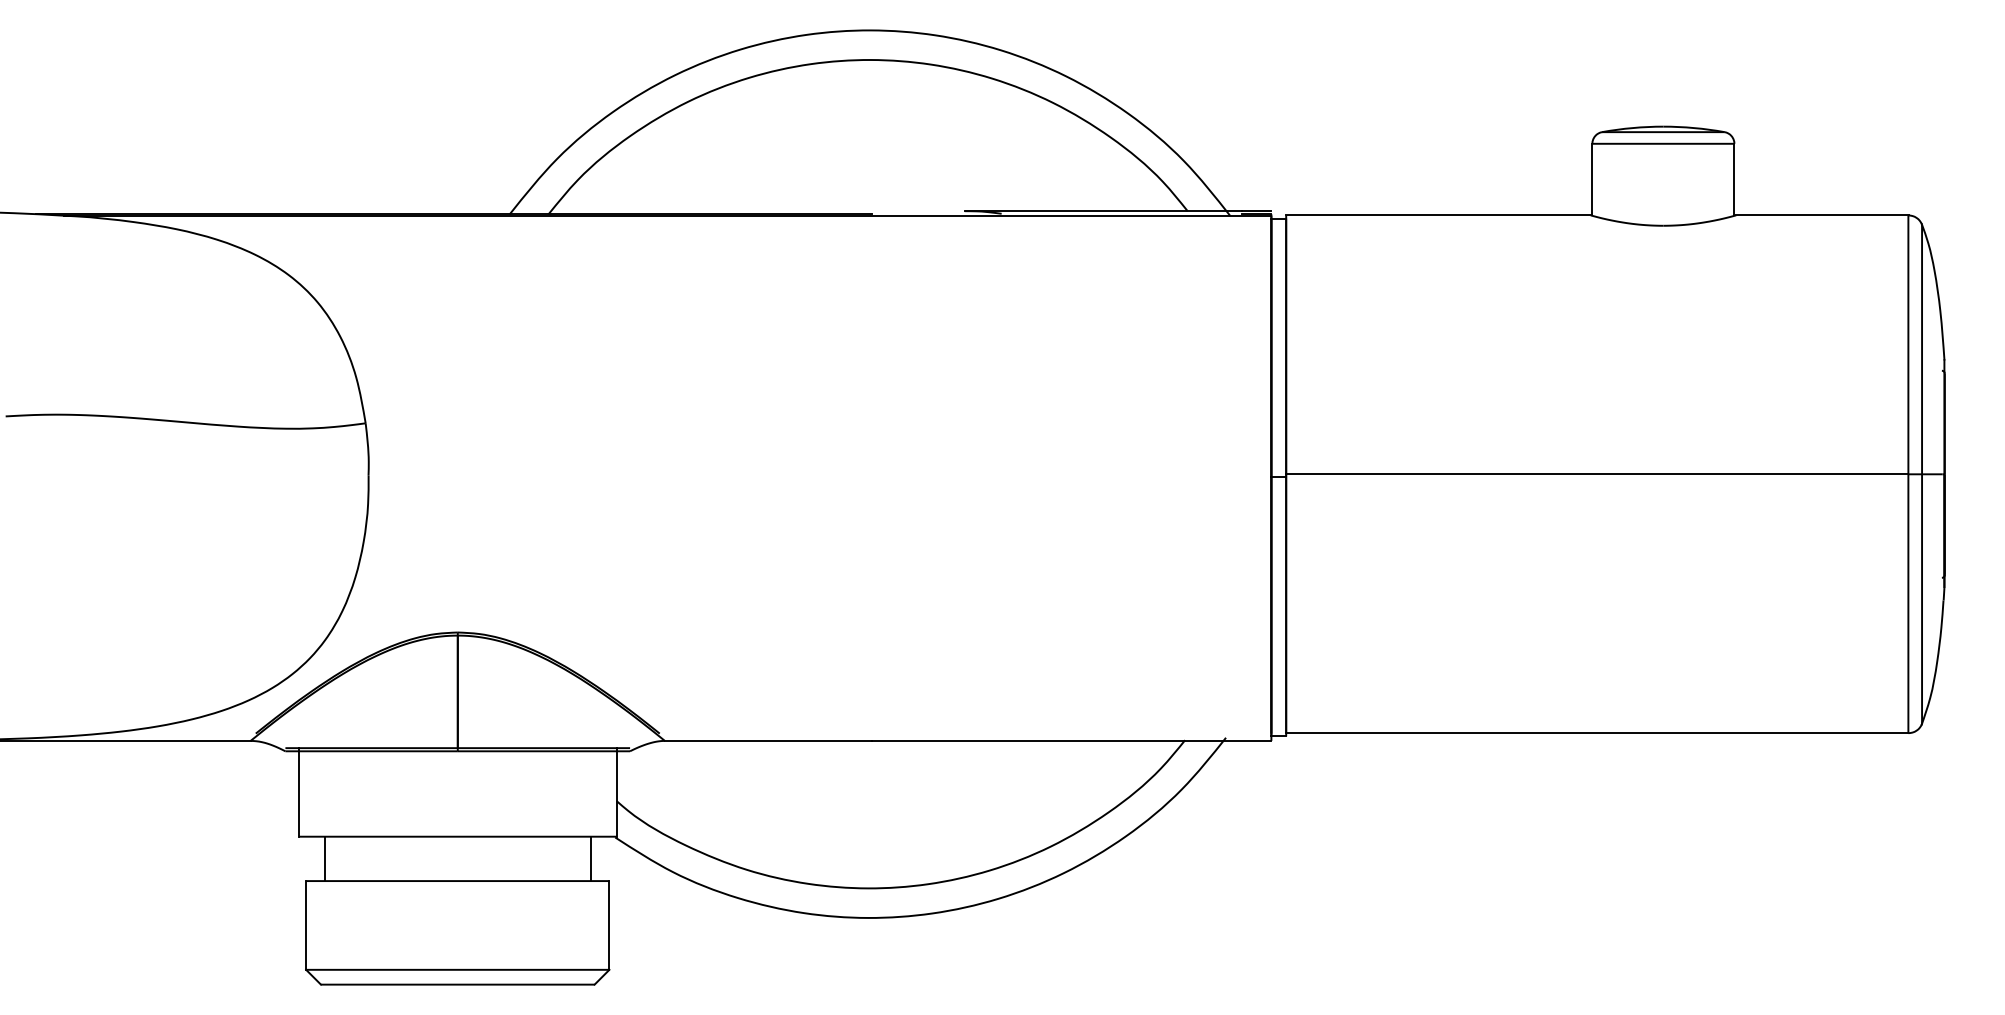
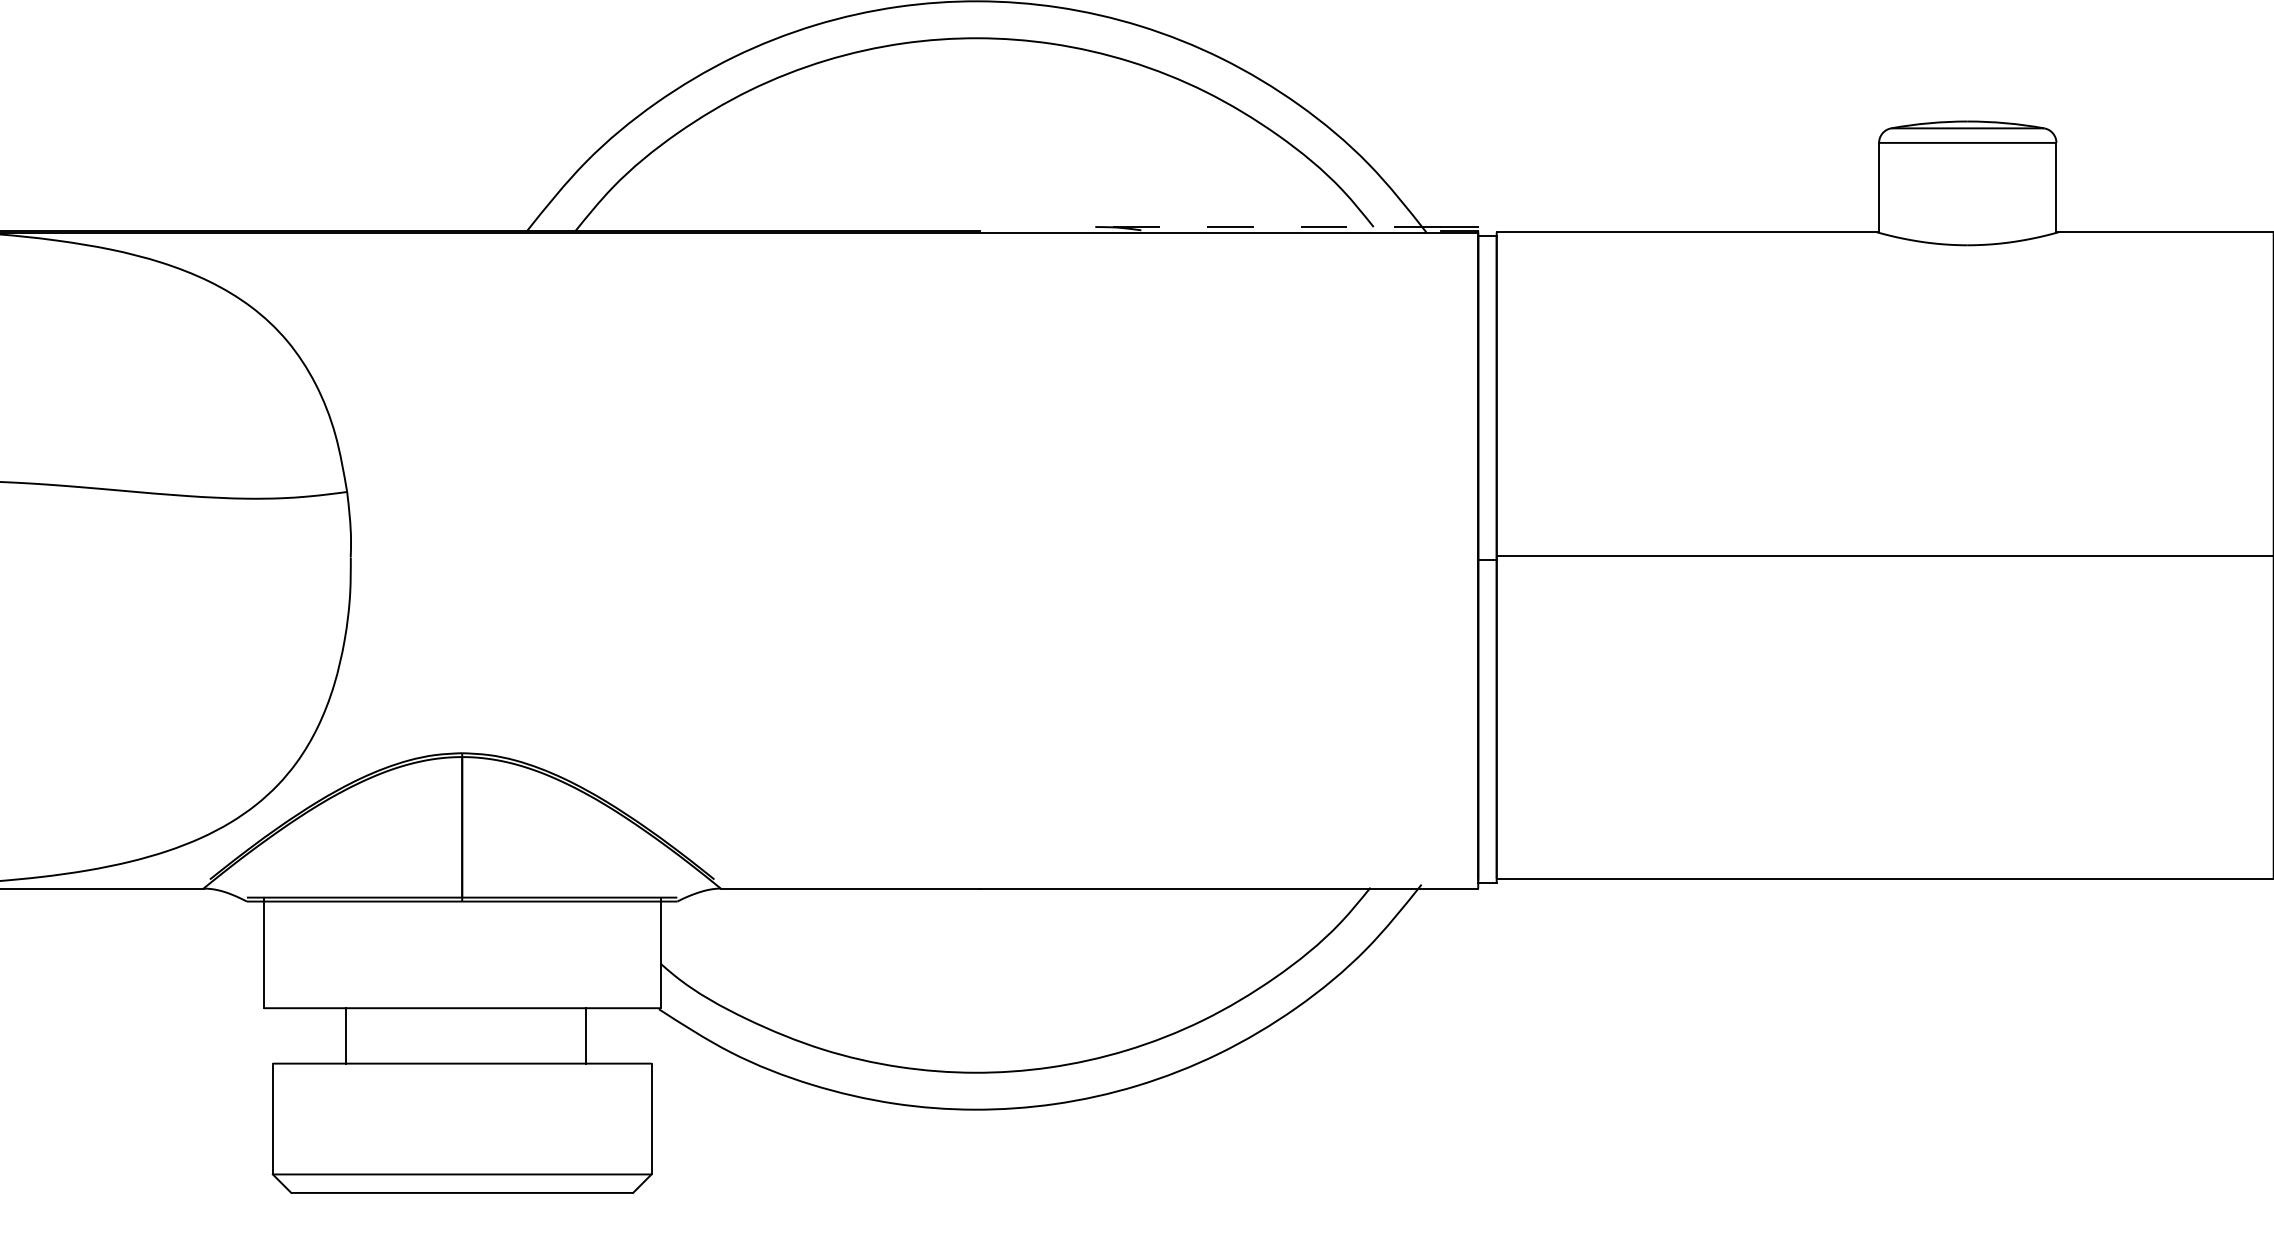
line: (1103, 211) -> (1268, 227), solid -> dashed
line: (324, 858) -> (345, 1035), moved
line: (590, 858) -> (585, 1035), moved

